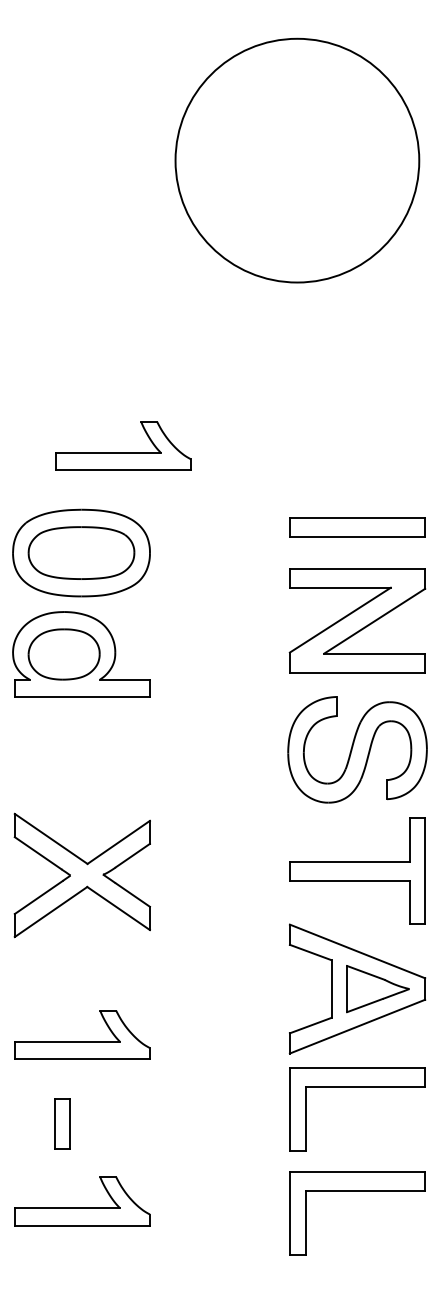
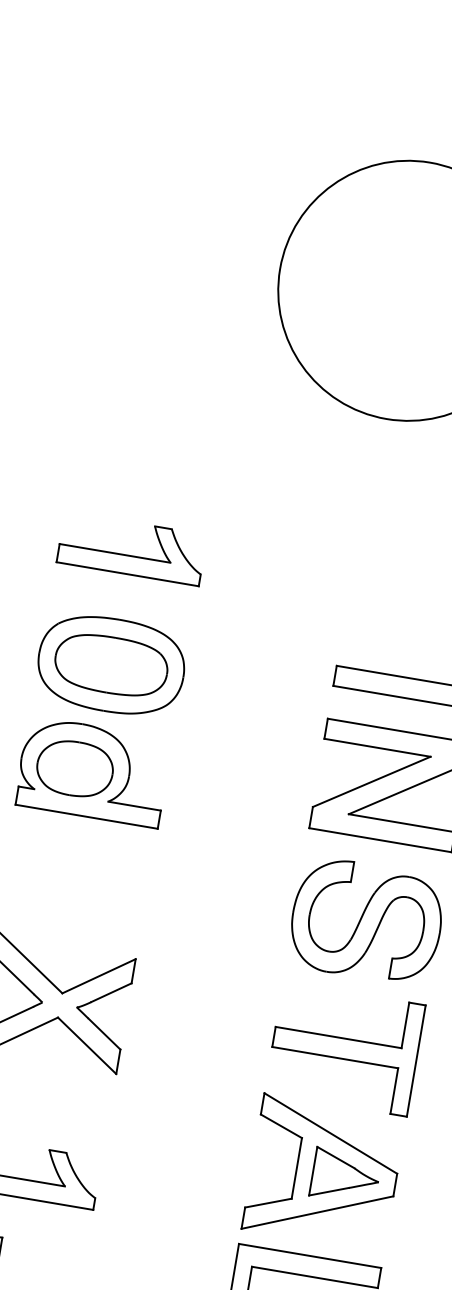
part: (123, 452) -> (130, 555), moved

